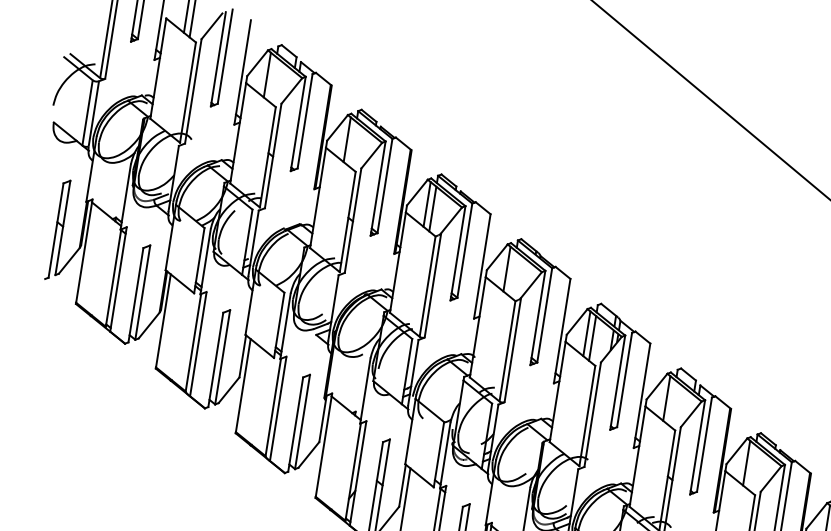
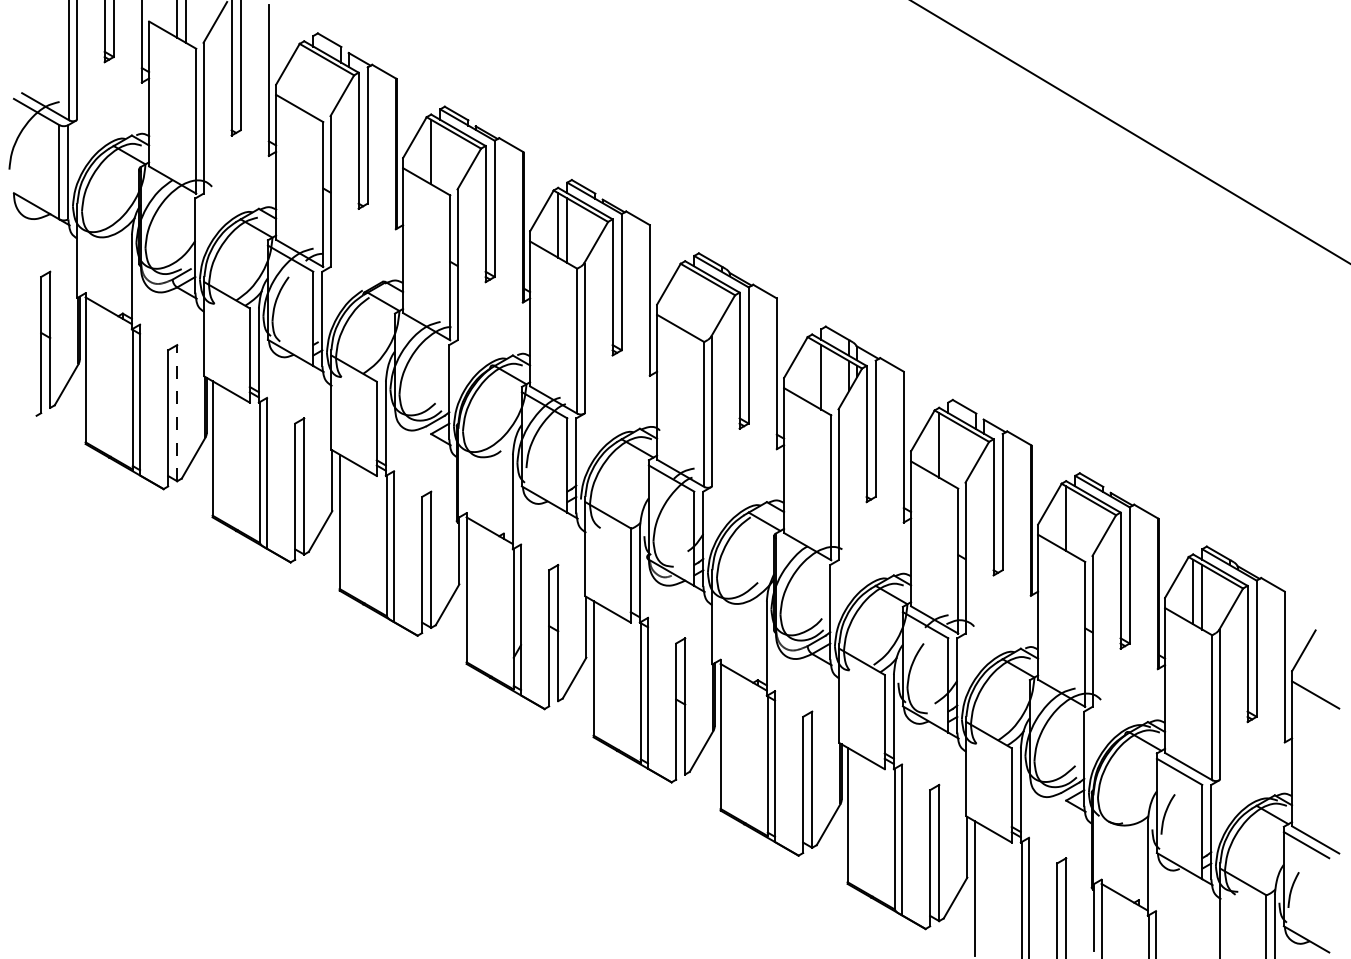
line: (267, 74) -> (304, 78), removed
line: (507, 268) -> (685, 298), removed
line: (143, 292) -> (177, 412), solid -> dashed
line: (587, 333) -> (812, 371), removed

